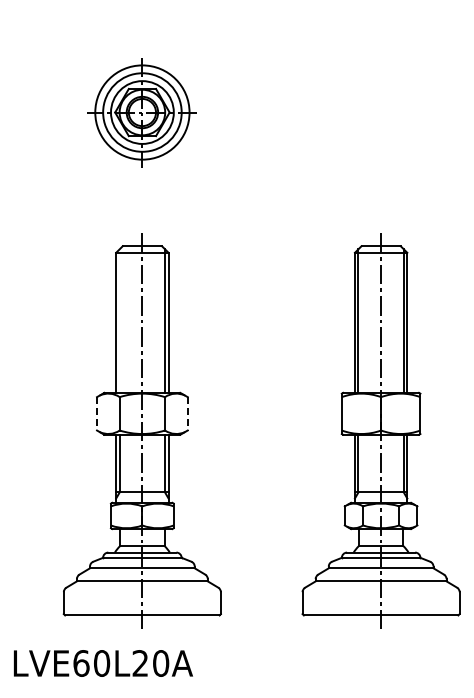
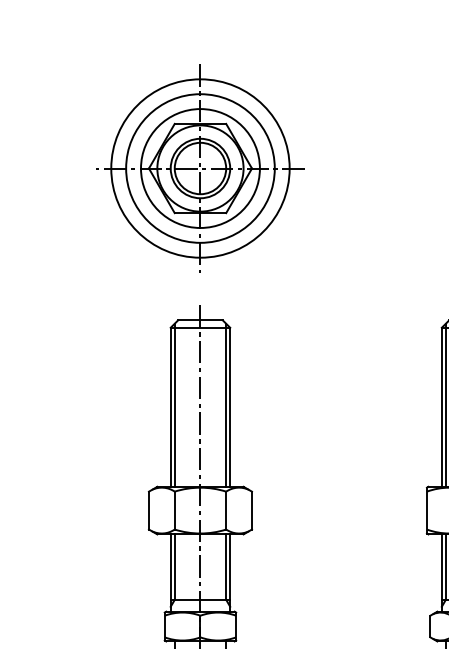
part: (142, 112) -> (200, 168), size x1.67
line: (119, 320) -> (174, 404), added
line: (97, 413) -> (149, 510), dashed -> solid
line: (187, 413) -> (251, 510), dashed -> solid

